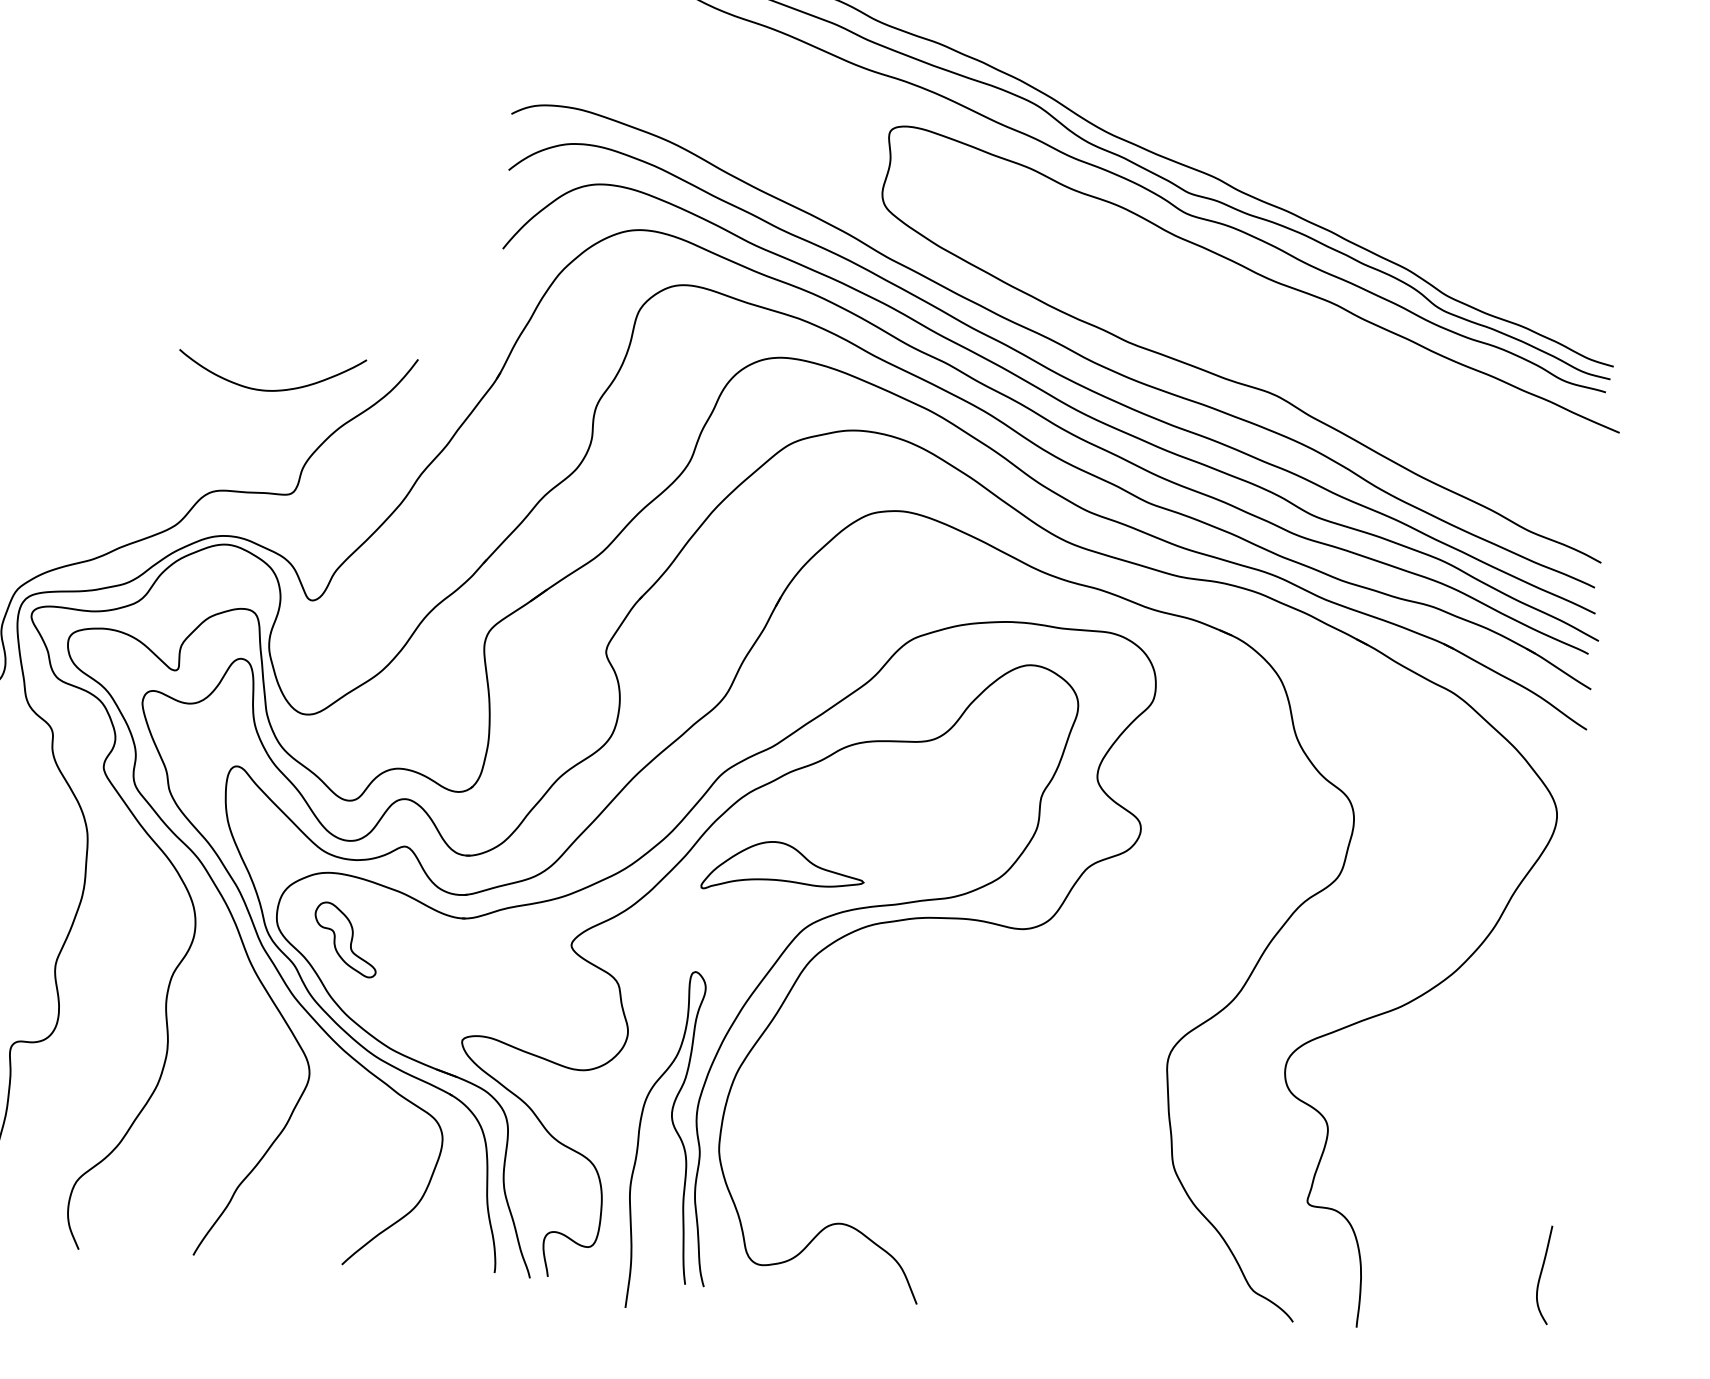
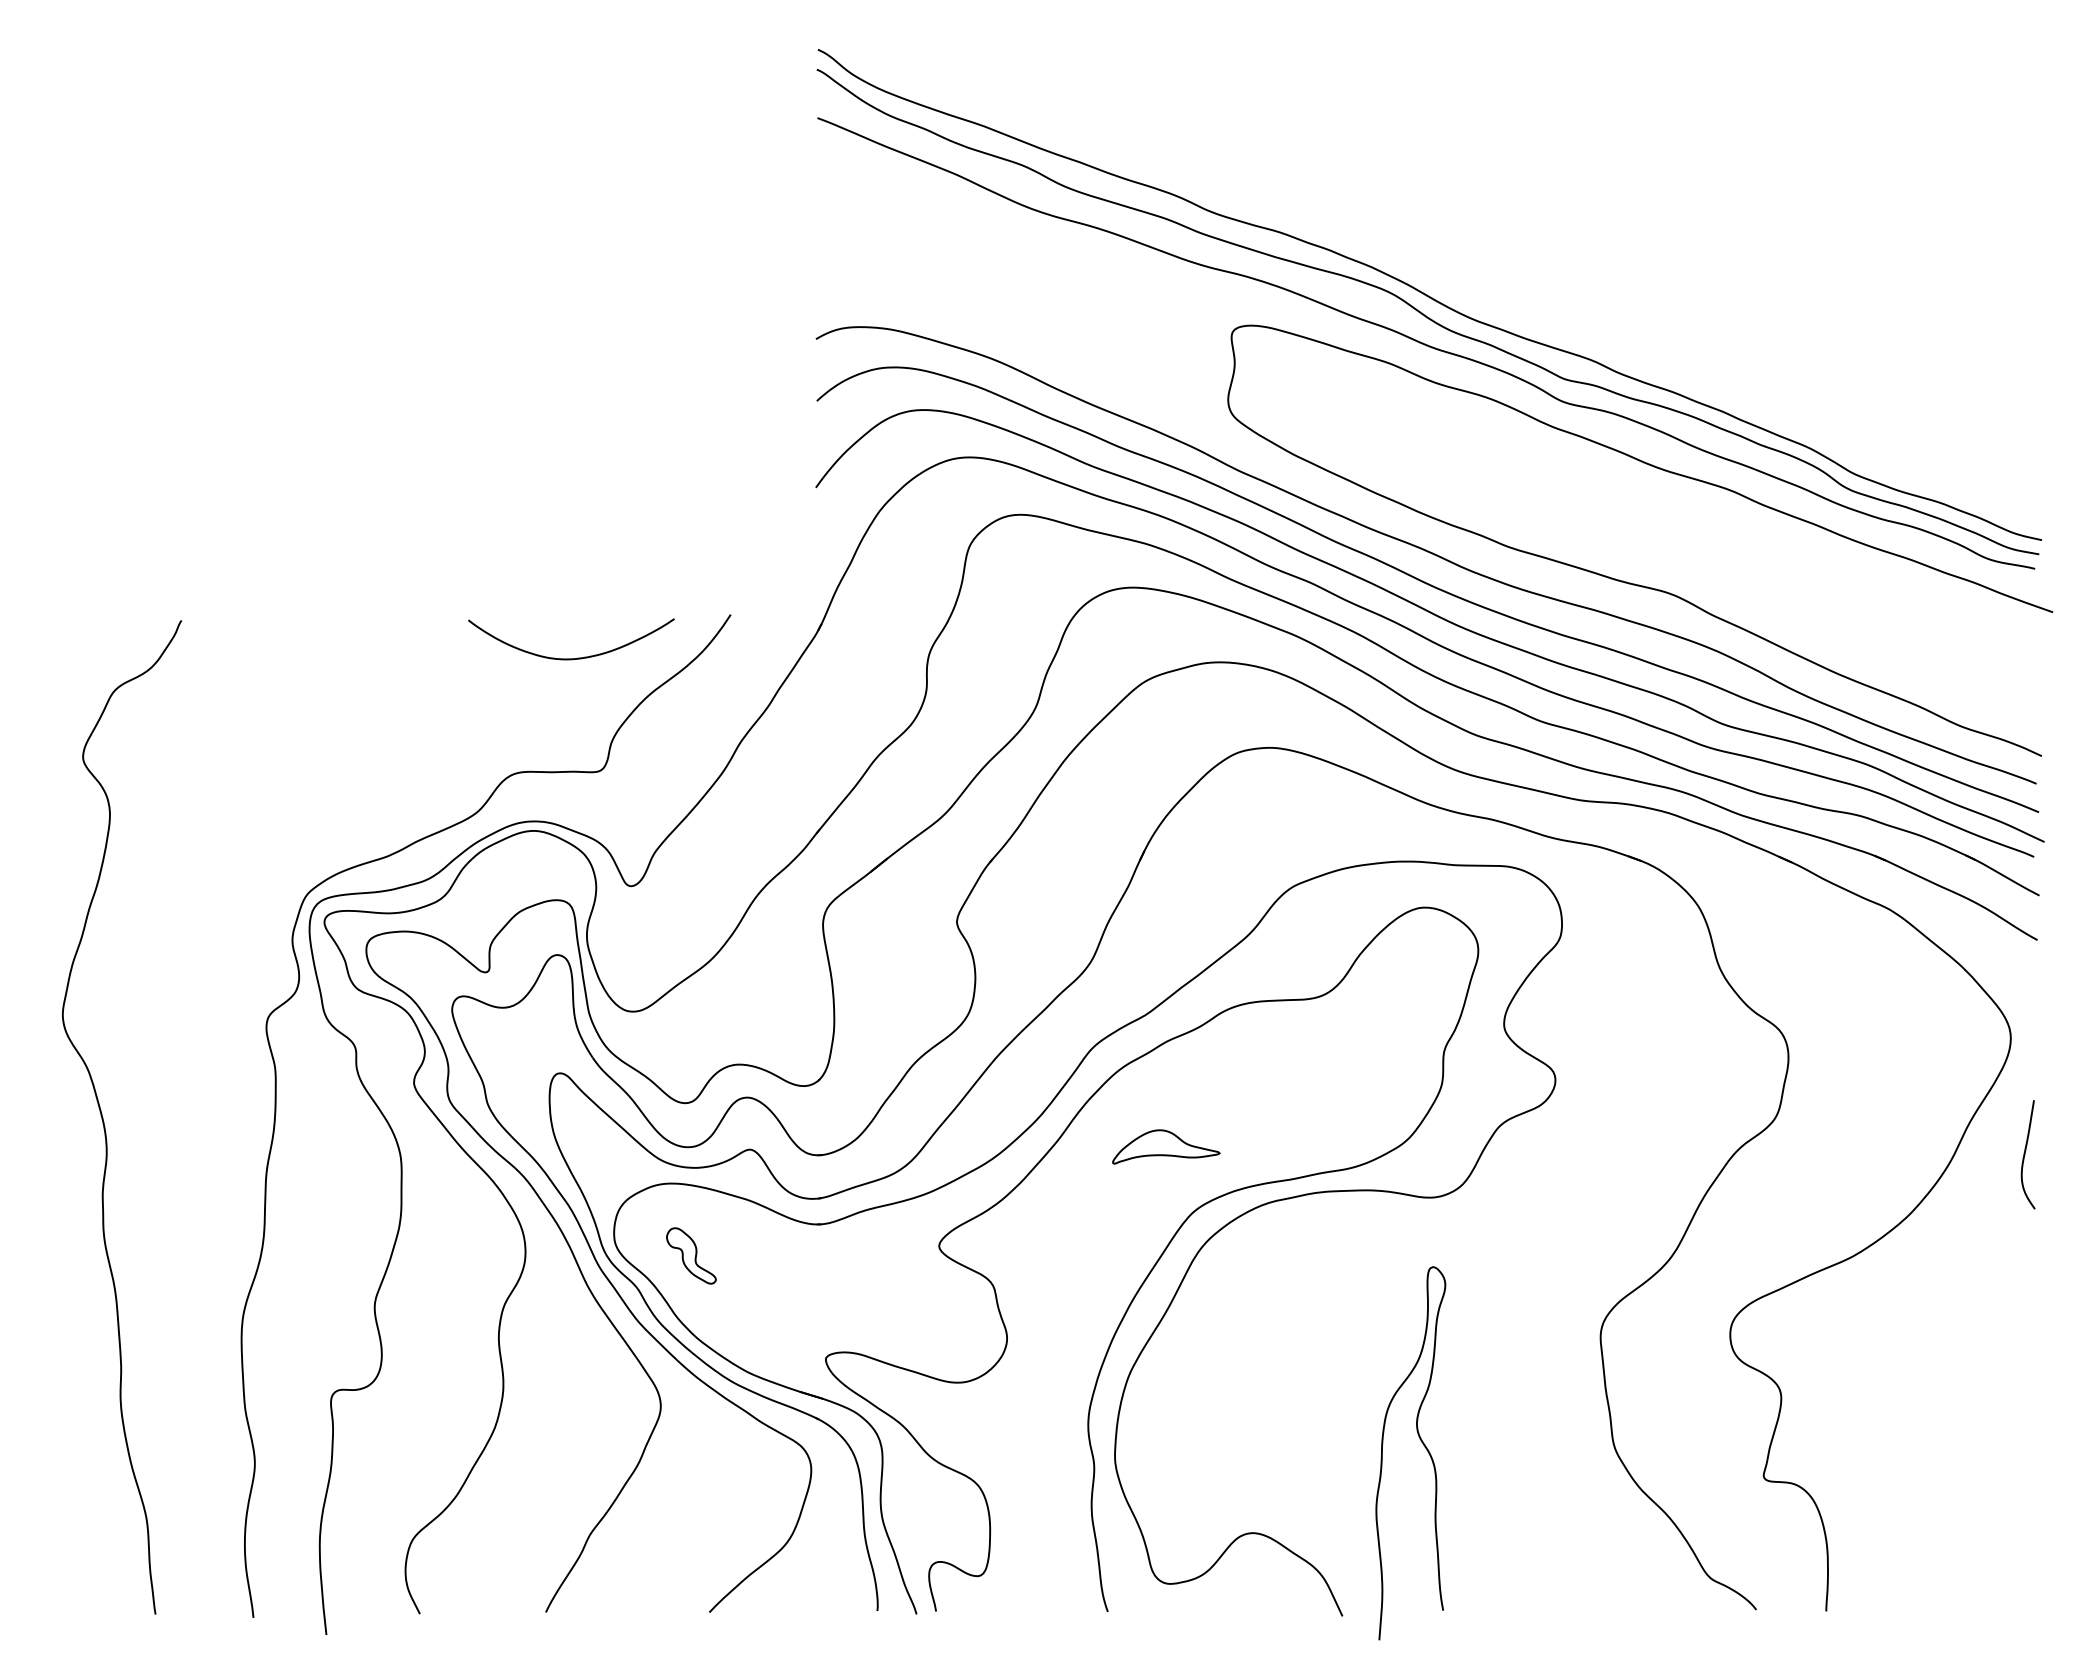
part: (783, 867) -> (1166, 1146), size x0.6
part: (345, 939) -> (691, 1255), size x0.7
curve: (675, 1132) -> (1422, 1444), moved
curve: (1541, 1274) -> (2025, 1154), moved

